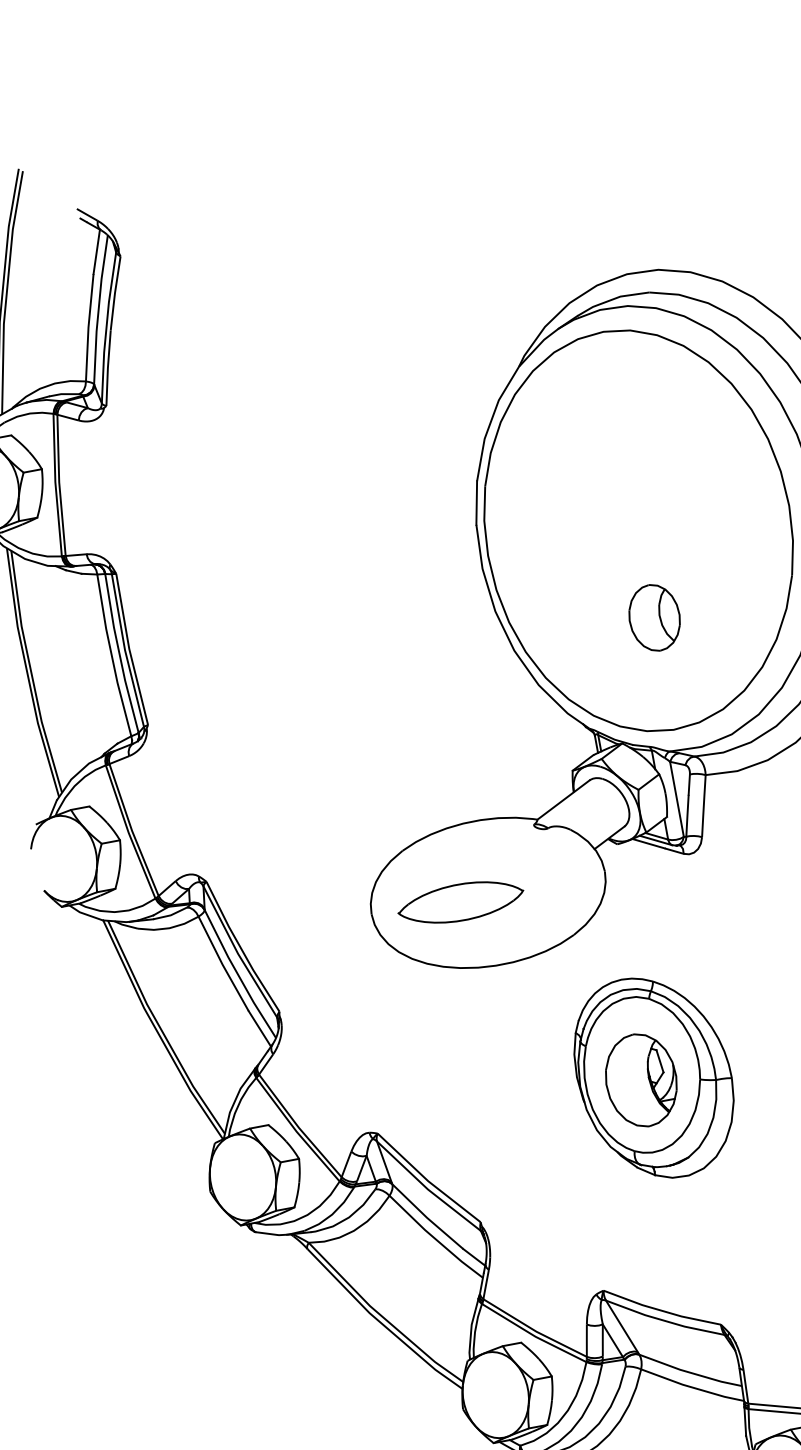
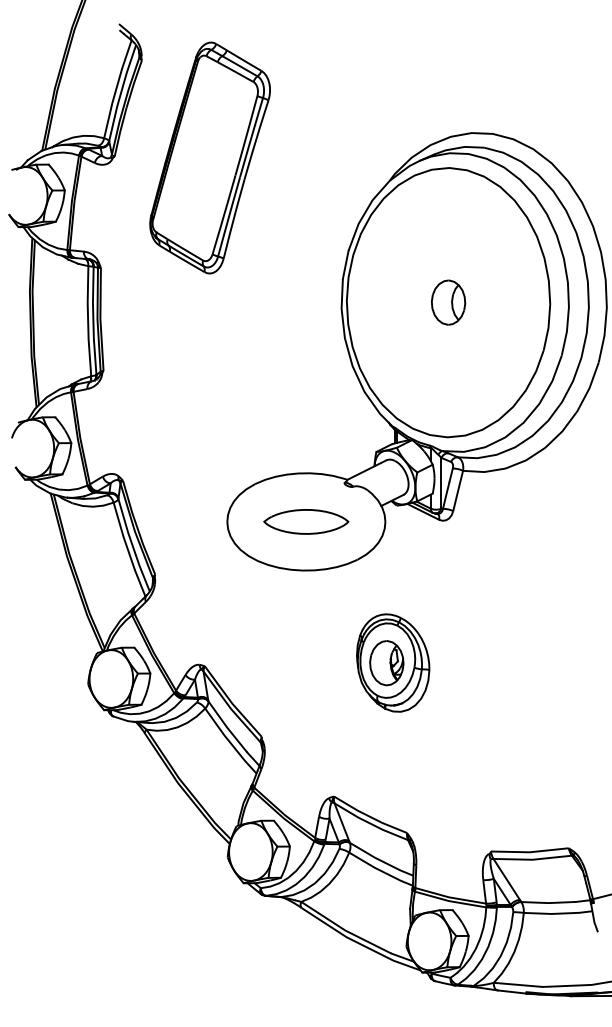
part: (246, 381) -> (209, 157), added
part: (654, 617) -> (448, 302), moved
part: (461, 901) -> (306, 521), moved
part: (654, 1076) -> (393, 662), size x0.71

